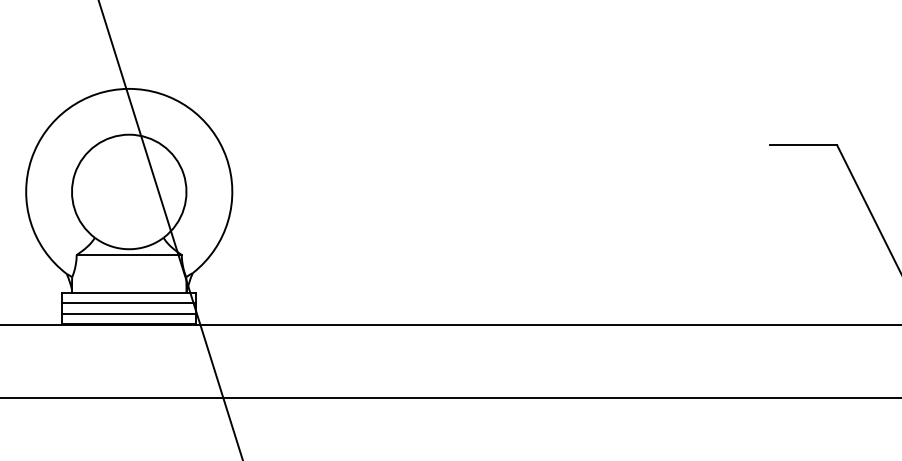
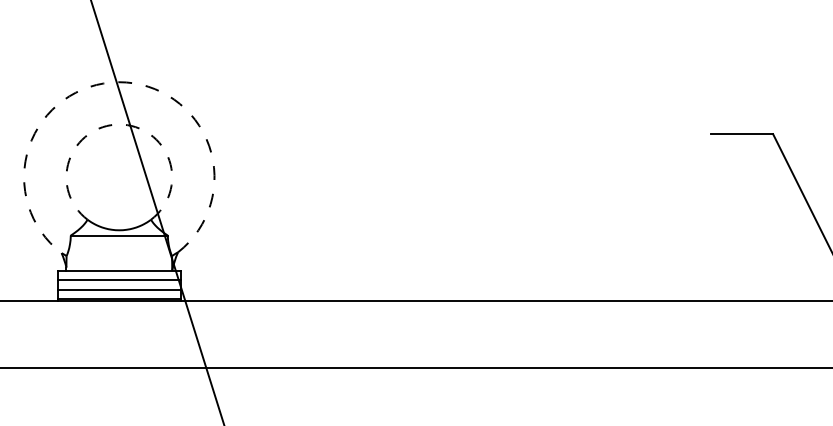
arc: (128, 89) -> (118, 82), solid -> dashed
arc: (129, 134) -> (119, 124), solid -> dashed

